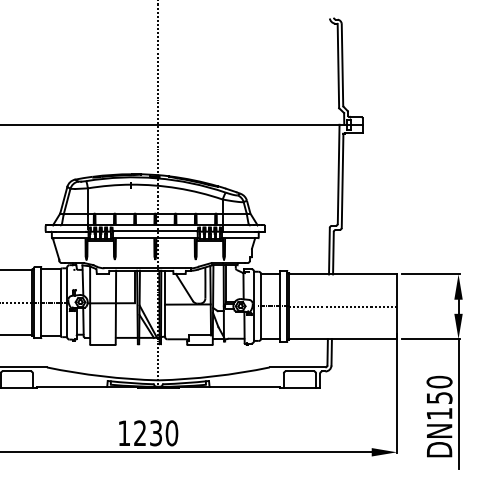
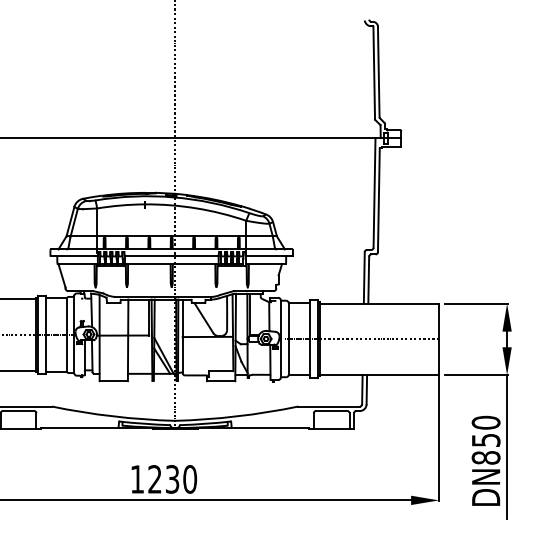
text: (439, 413) -> (486, 457), DN150 -> DN850

